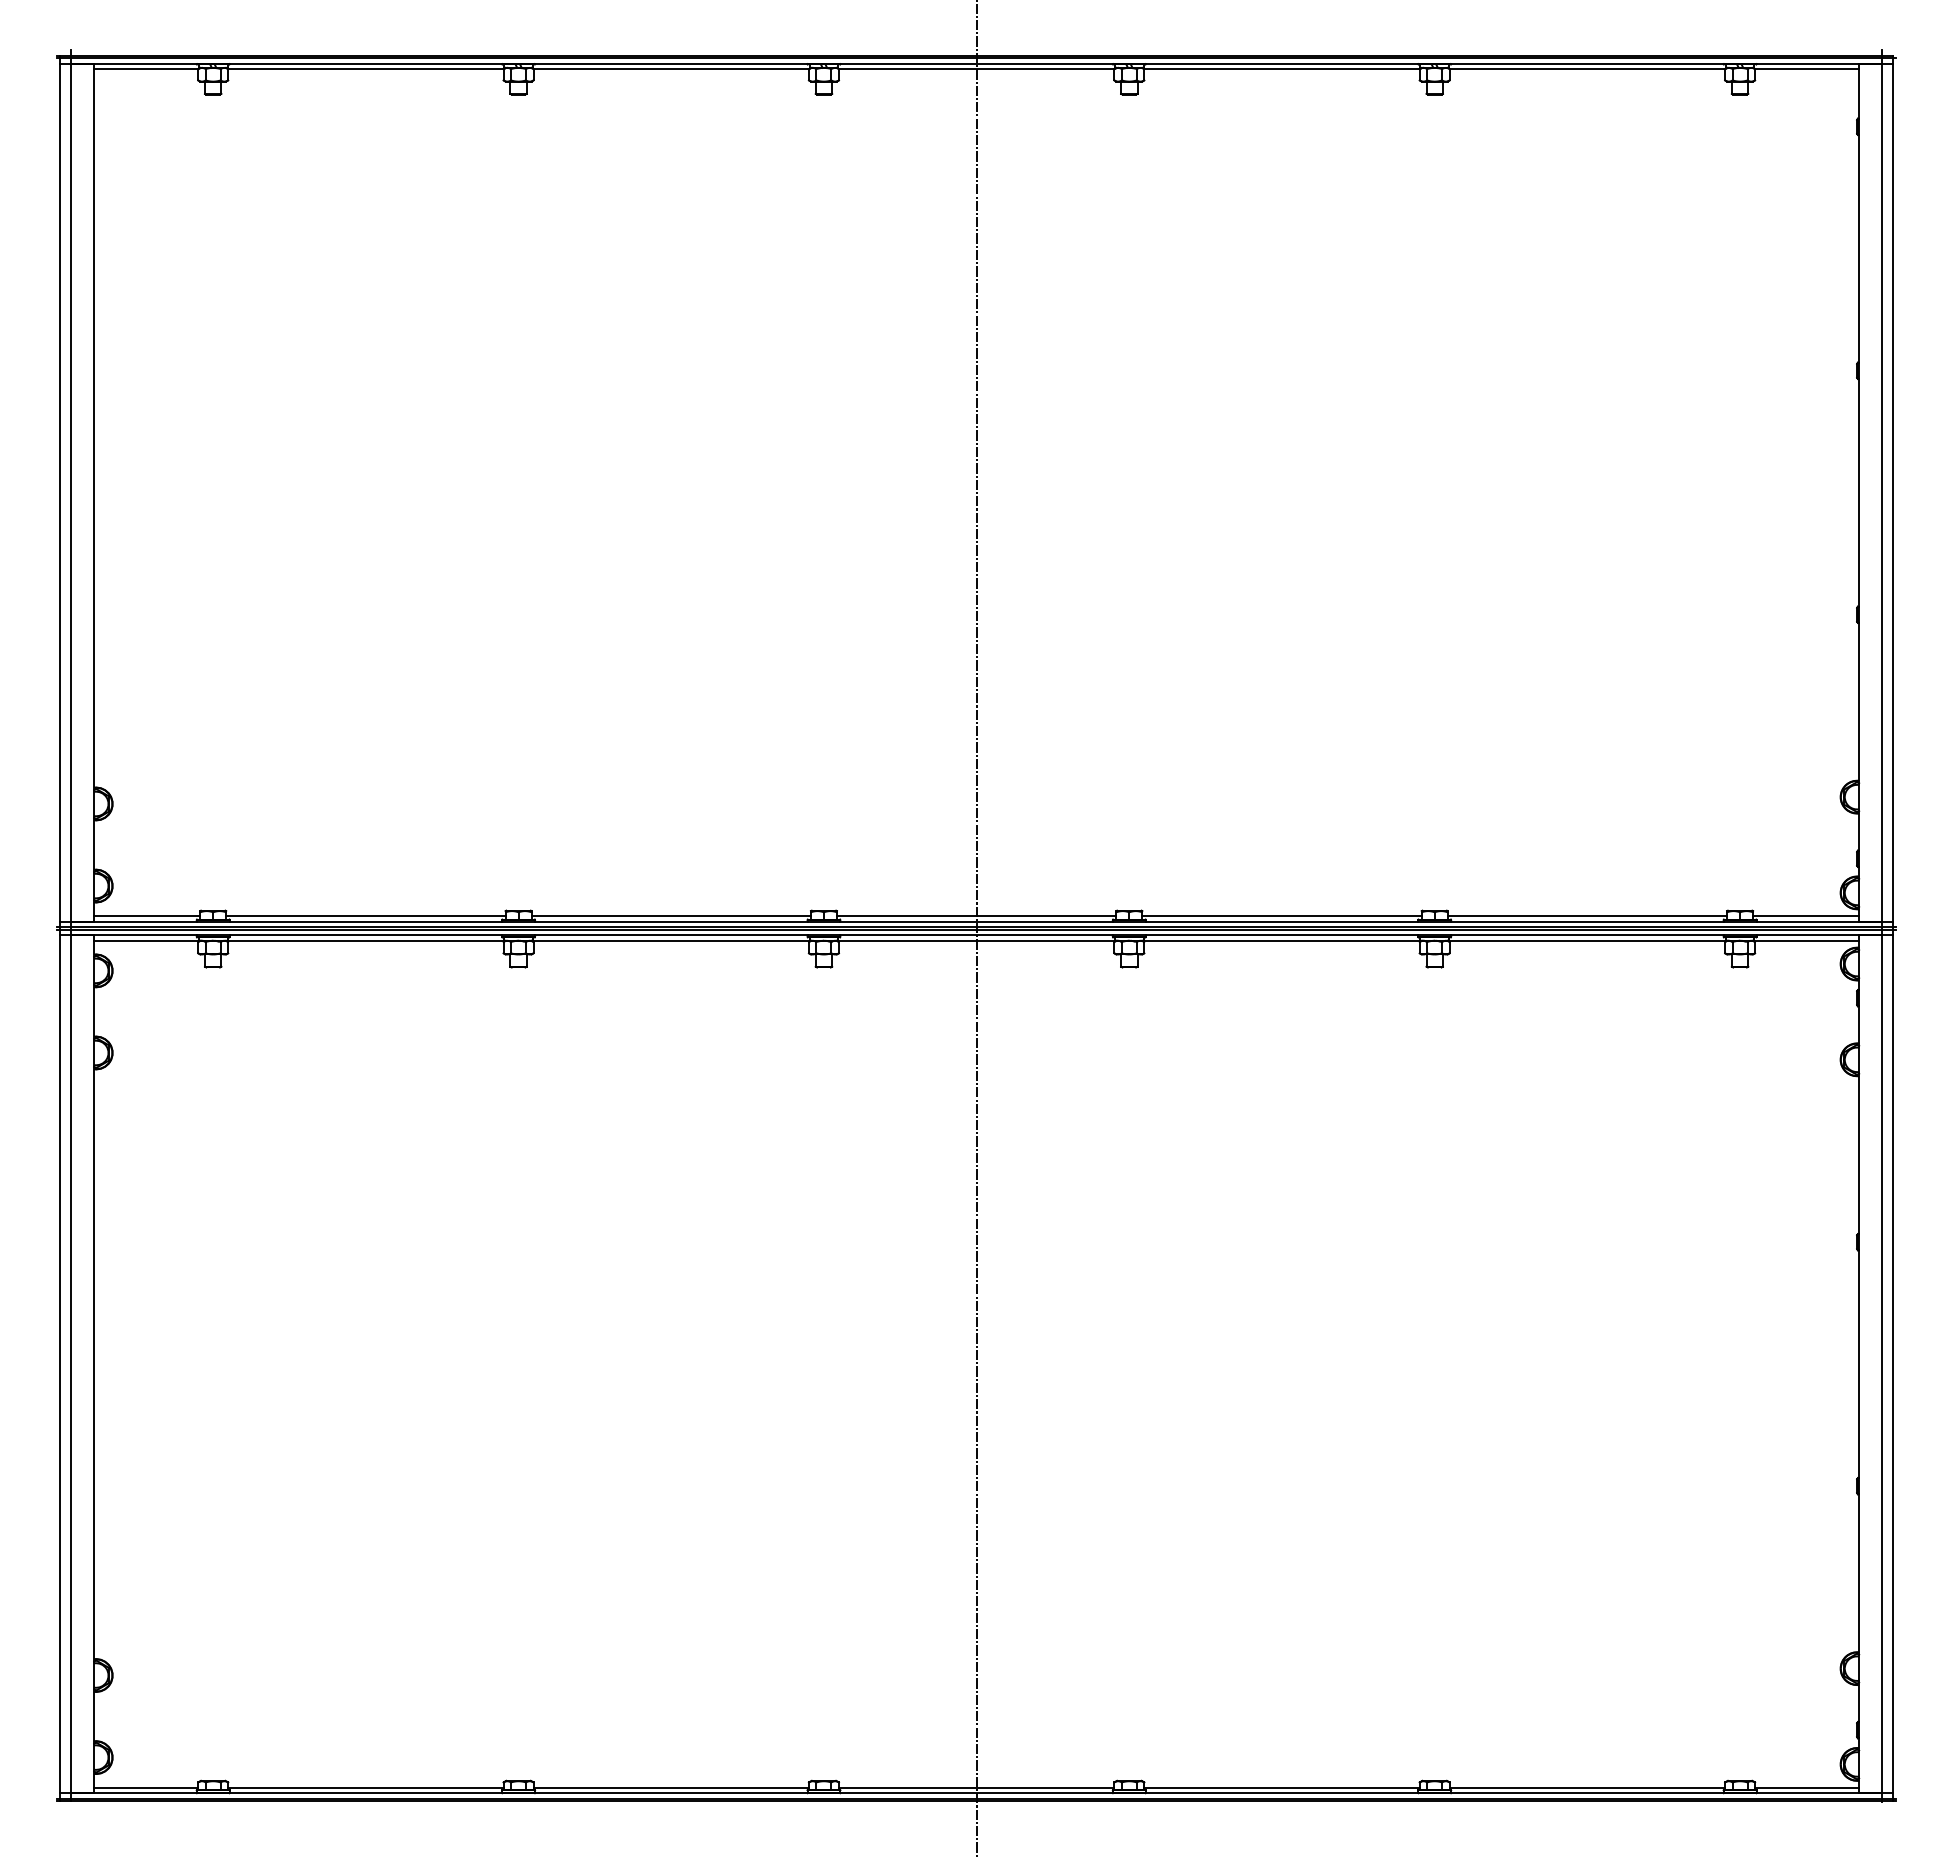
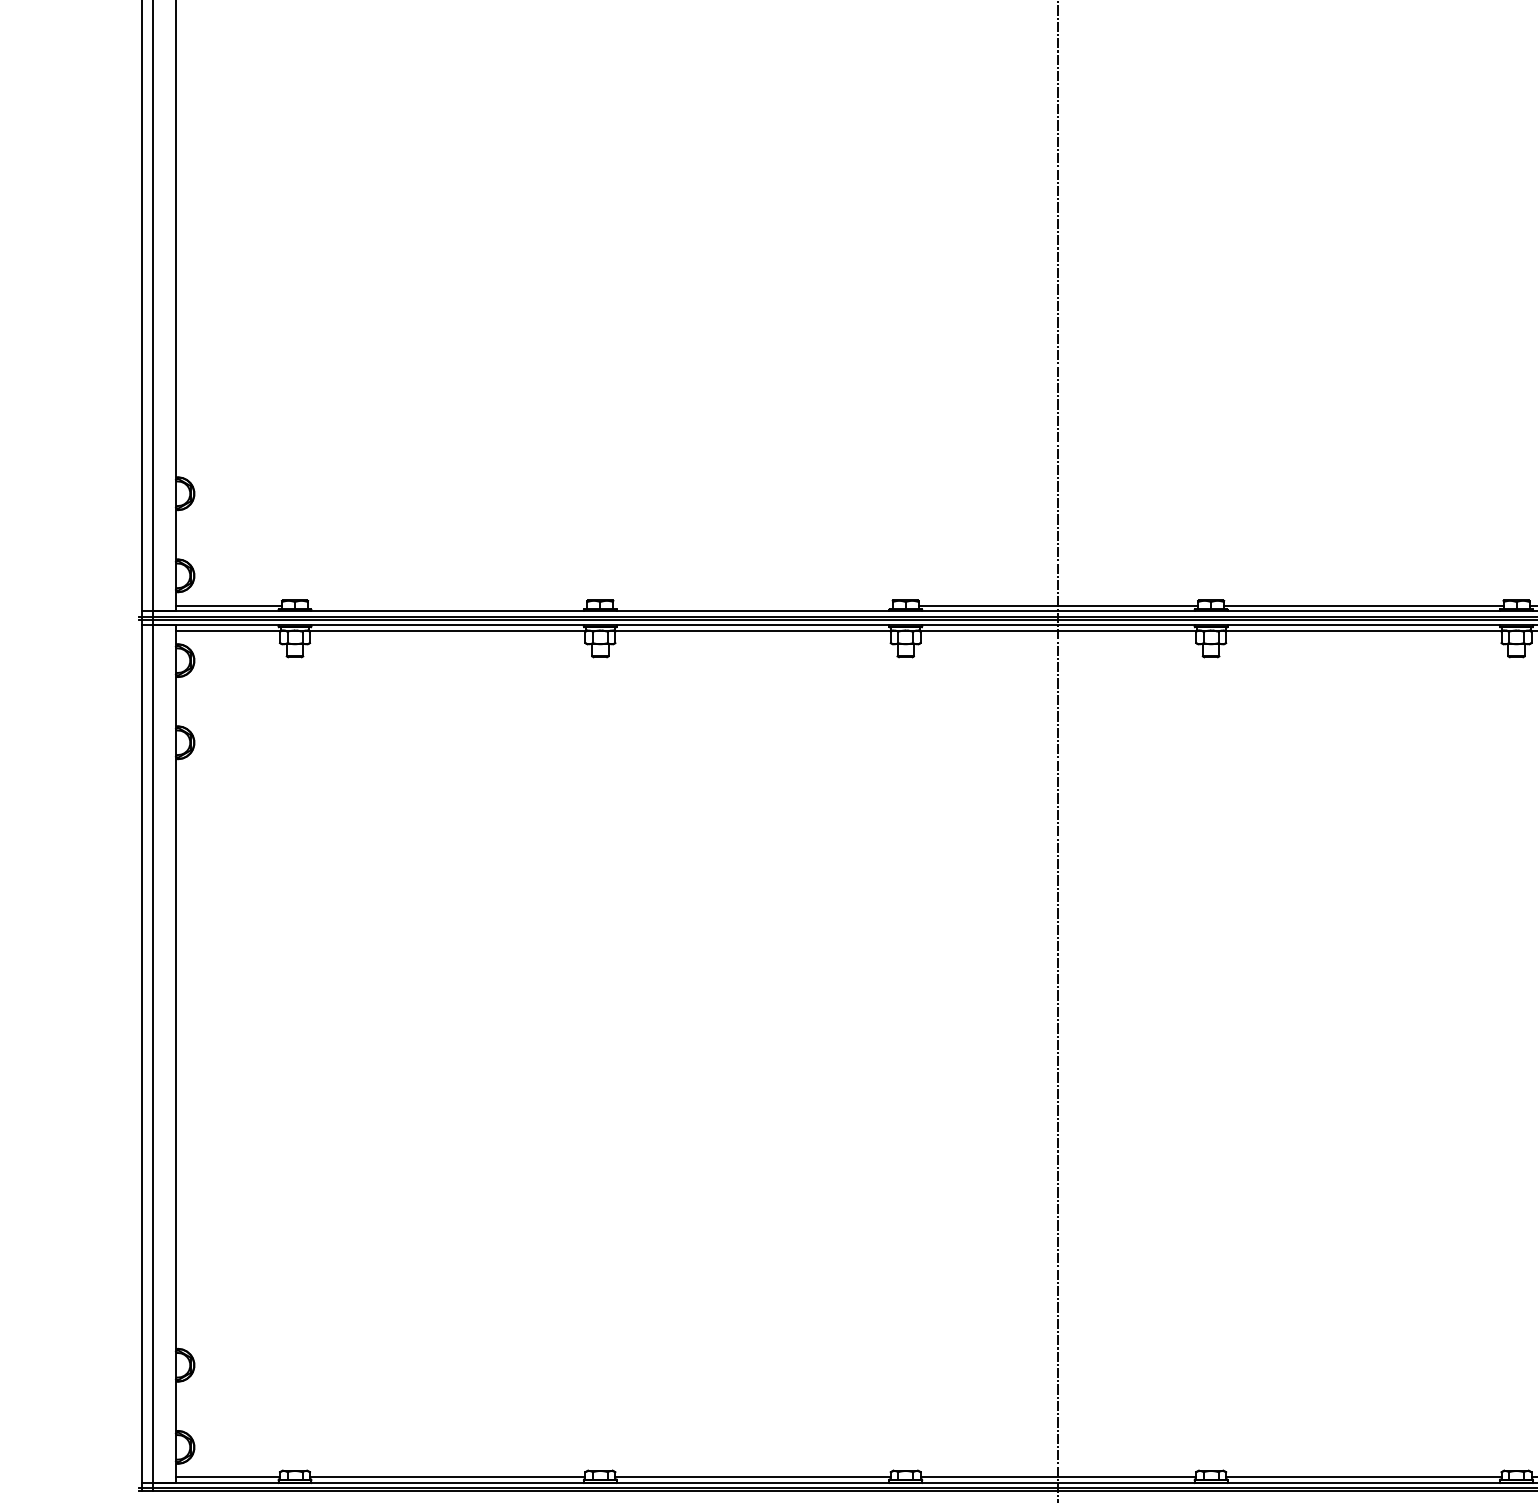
line: (365, 916) -> (447, 606), removed
line: (670, 916) -> (752, 606), removed

